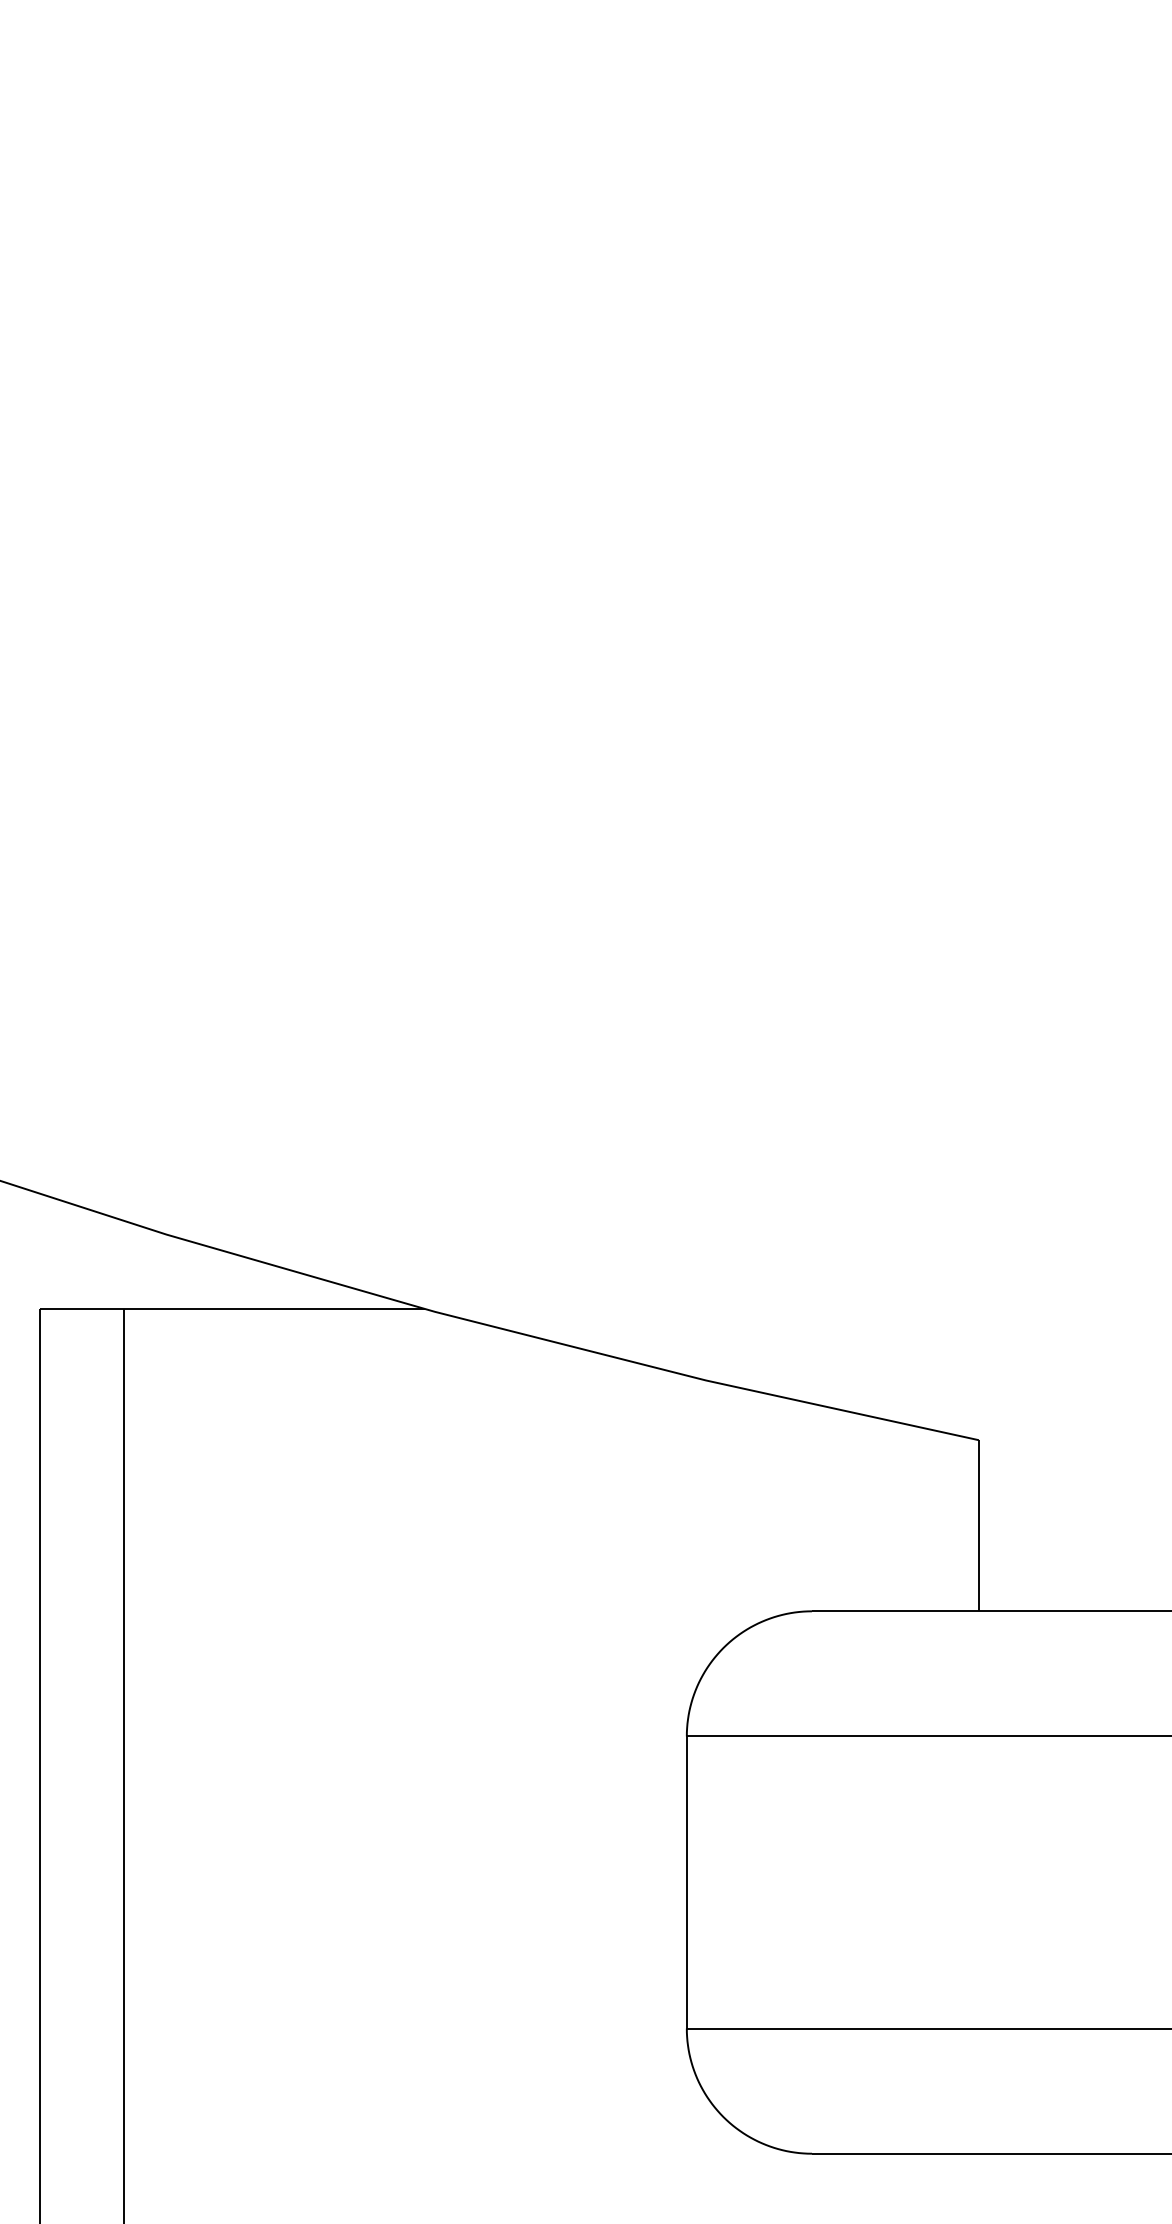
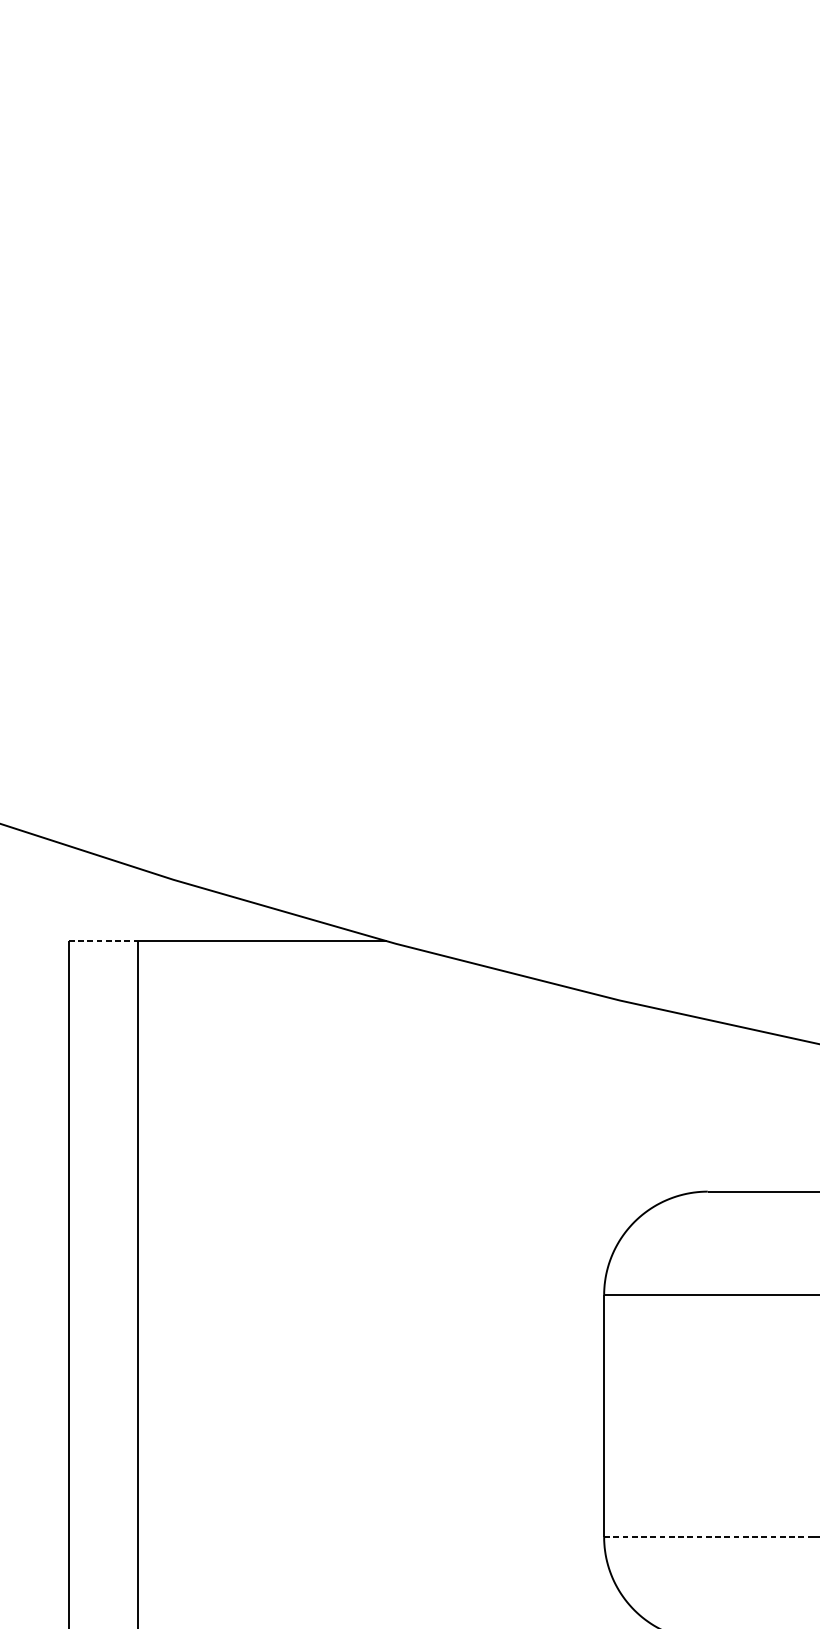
line: (81, 1309) -> (103, 941), solid -> dashed
line: (812, 2028) -> (708, 1536), solid -> dashed

